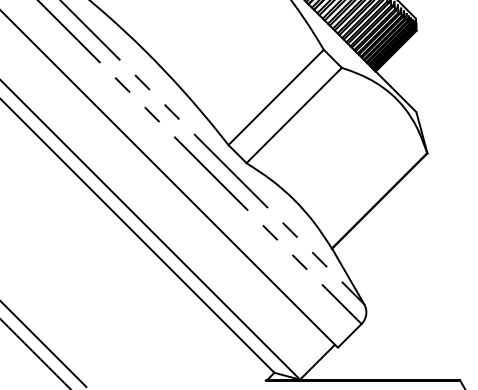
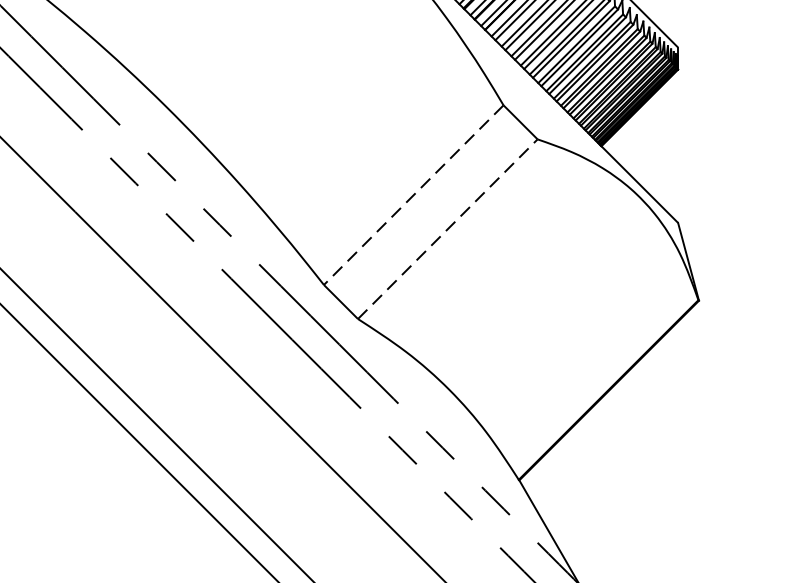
line: (275, 97) -> (412, 195), solid -> dashed
line: (294, 115) -> (448, 229), solid -> dashed

